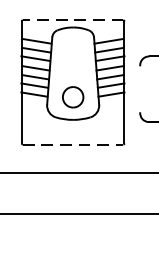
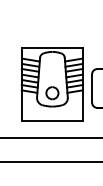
line: (73, 20) -> (52, 47), dashed -> solid
line: (140, 89) -> (92, 88), added
line: (73, 145) -> (52, 121), dashed -> solid

